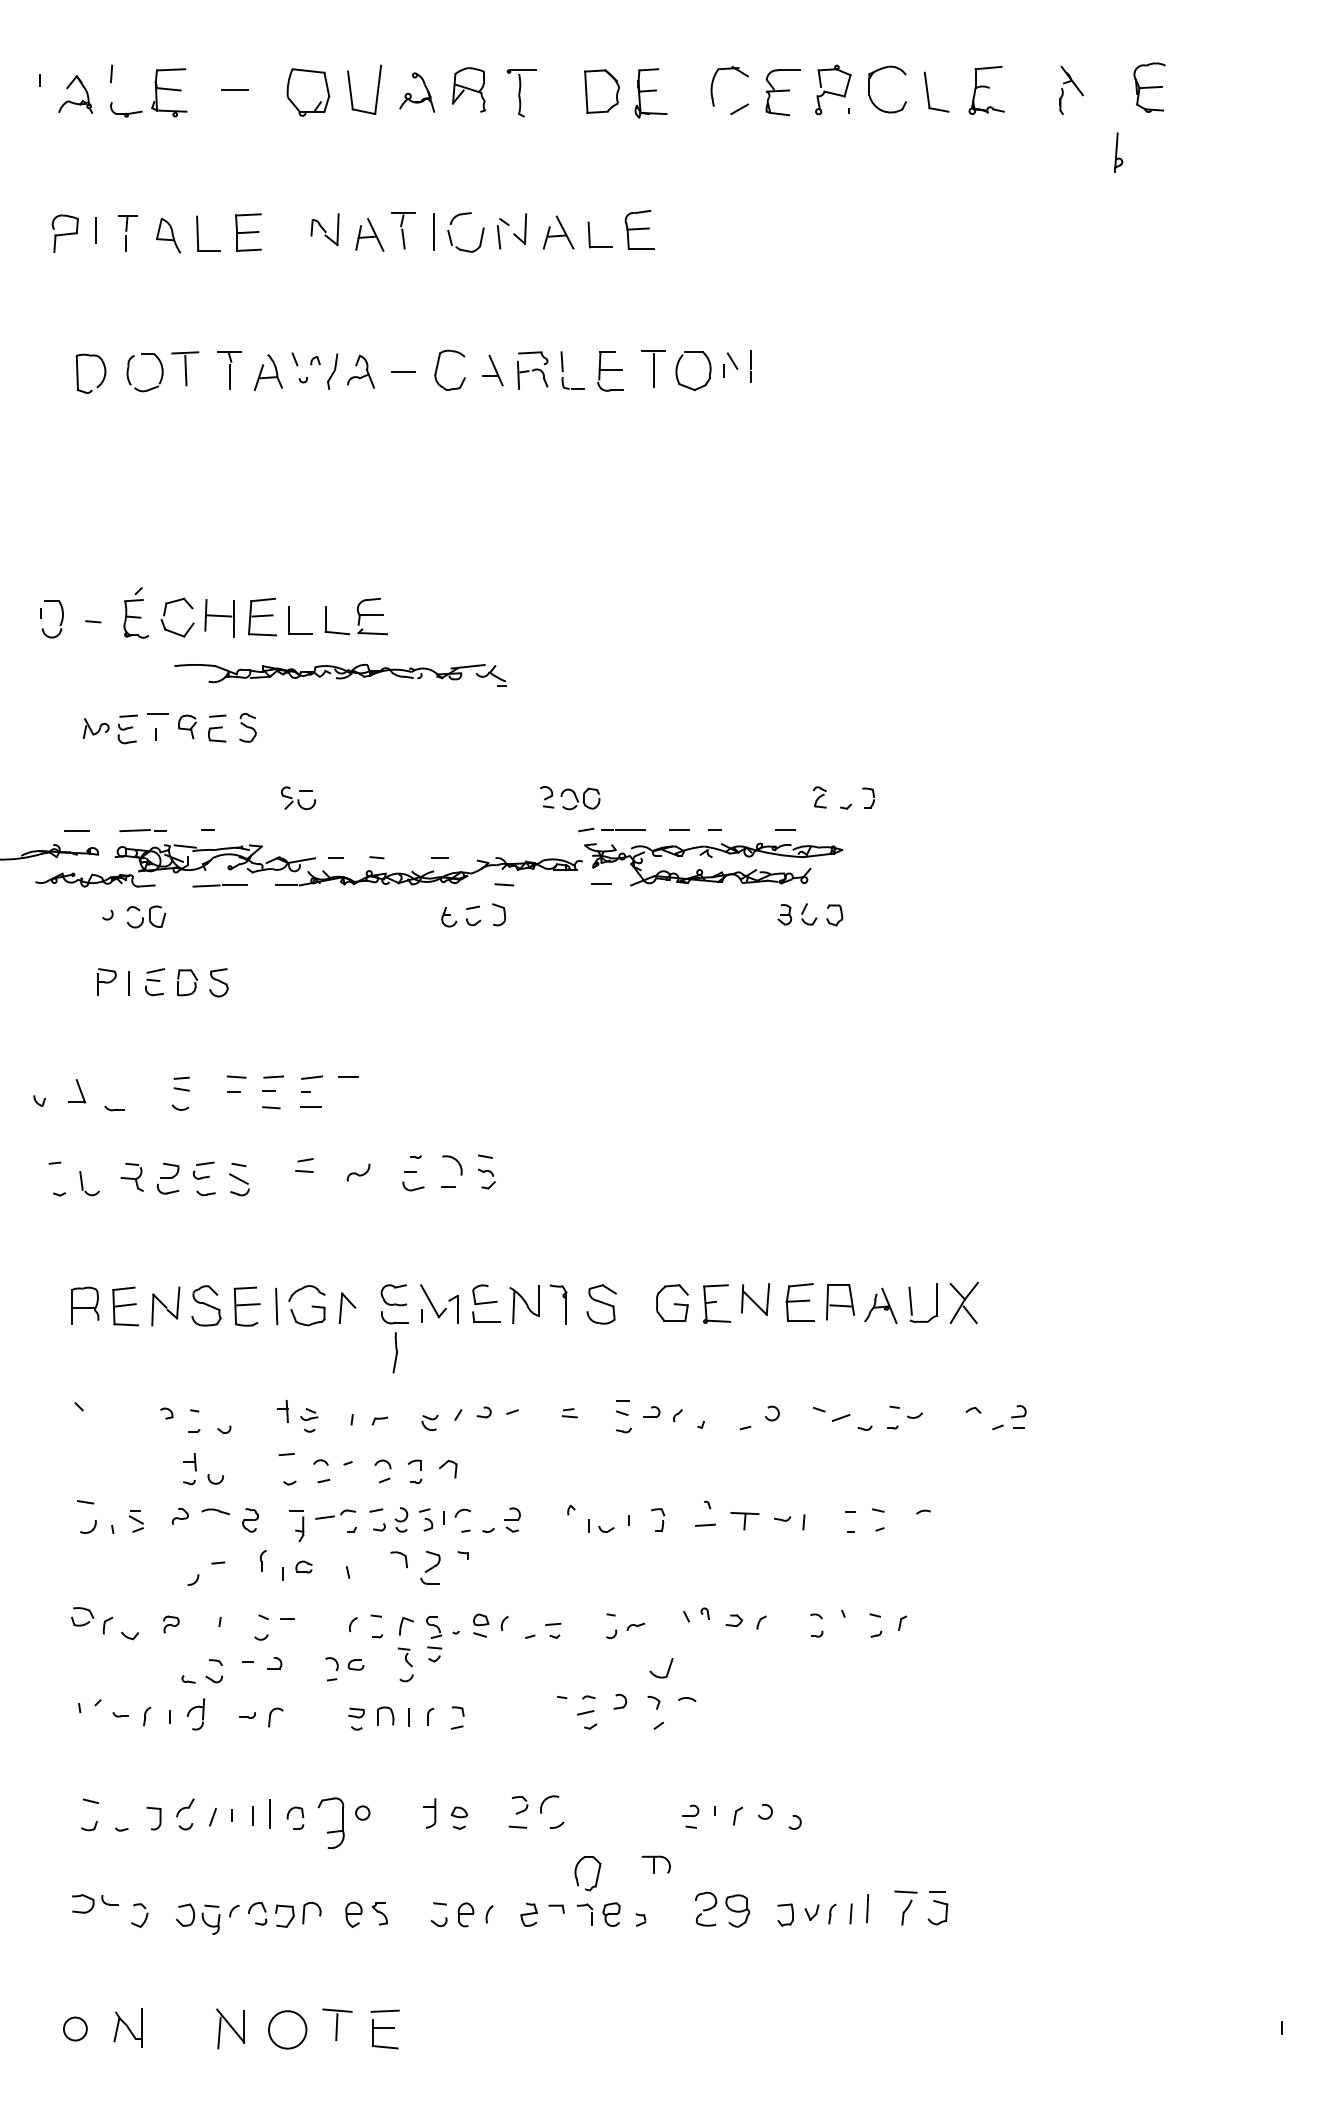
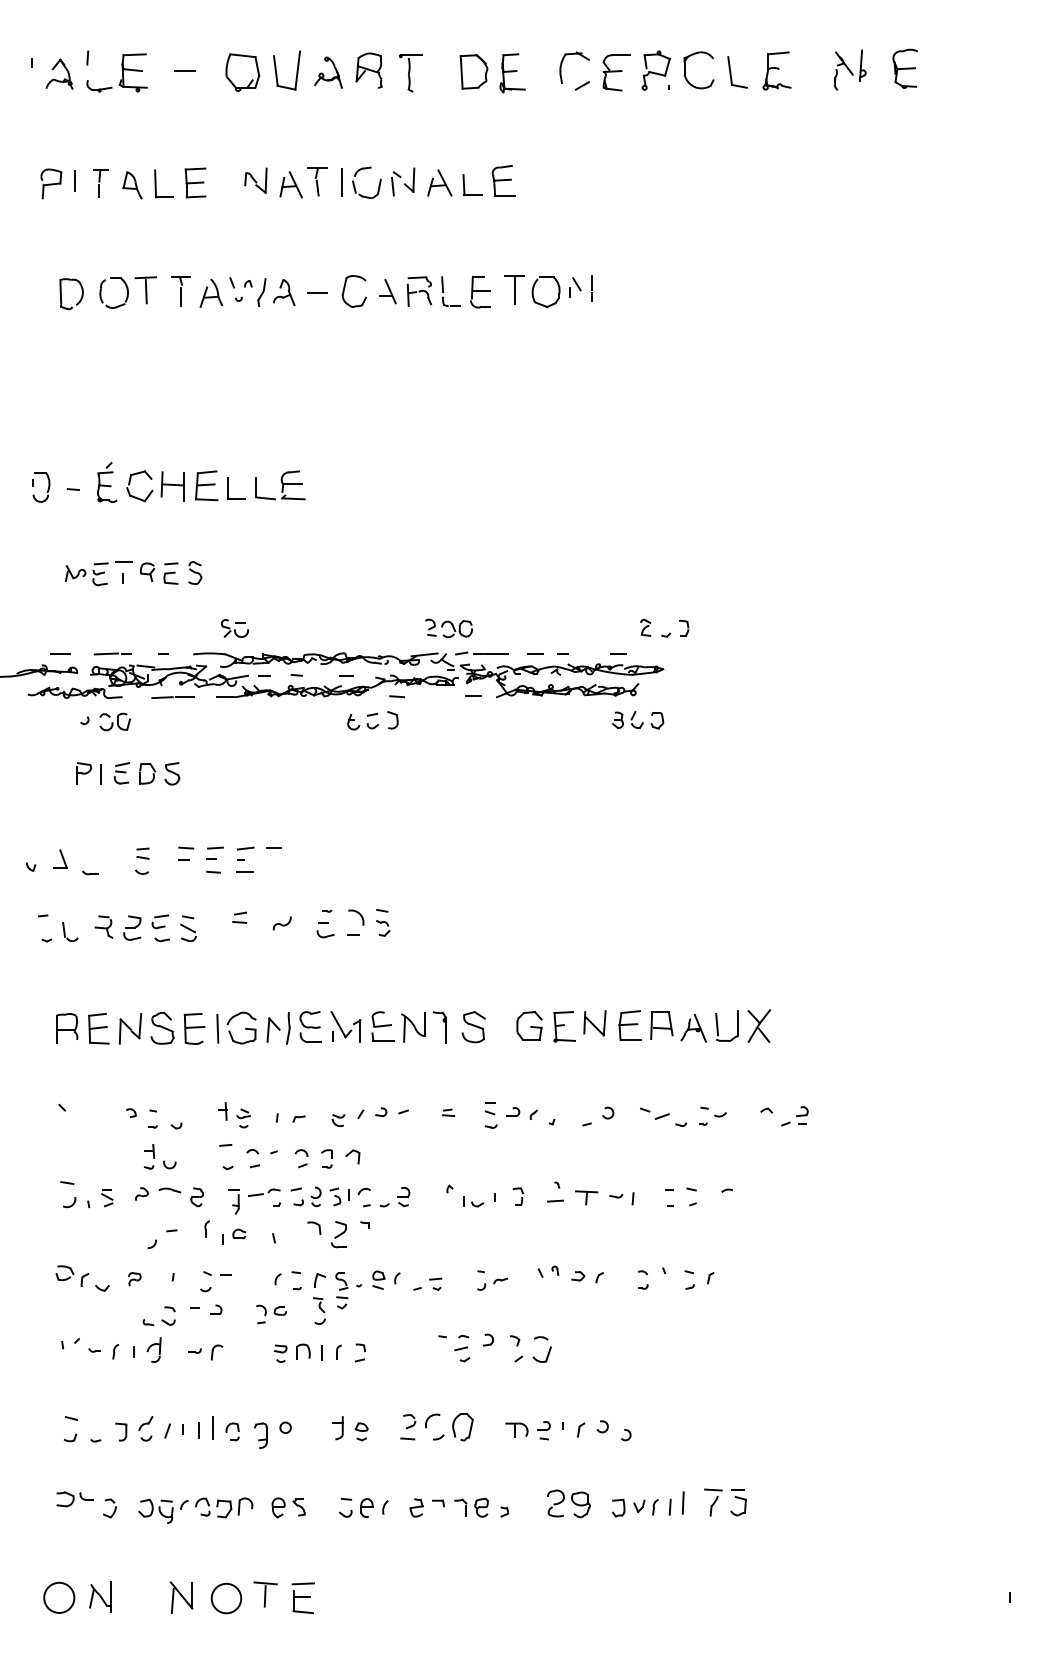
part: (1118, 152) -> (862, 65), moved
part: (340, 675) -> (323, 661), moved
part: (394, 1352) -> (287, 1028), moved
part: (667, 1670) -> (546, 1356), moved
part: (331, 1822) -> (260, 1435), size x0.62
part: (655, 1864) -> (516, 1429), moved
part: (596, 1877) -> (469, 1430), moved
circle: (75, 2028) -> (59, 1597), size x1.67

